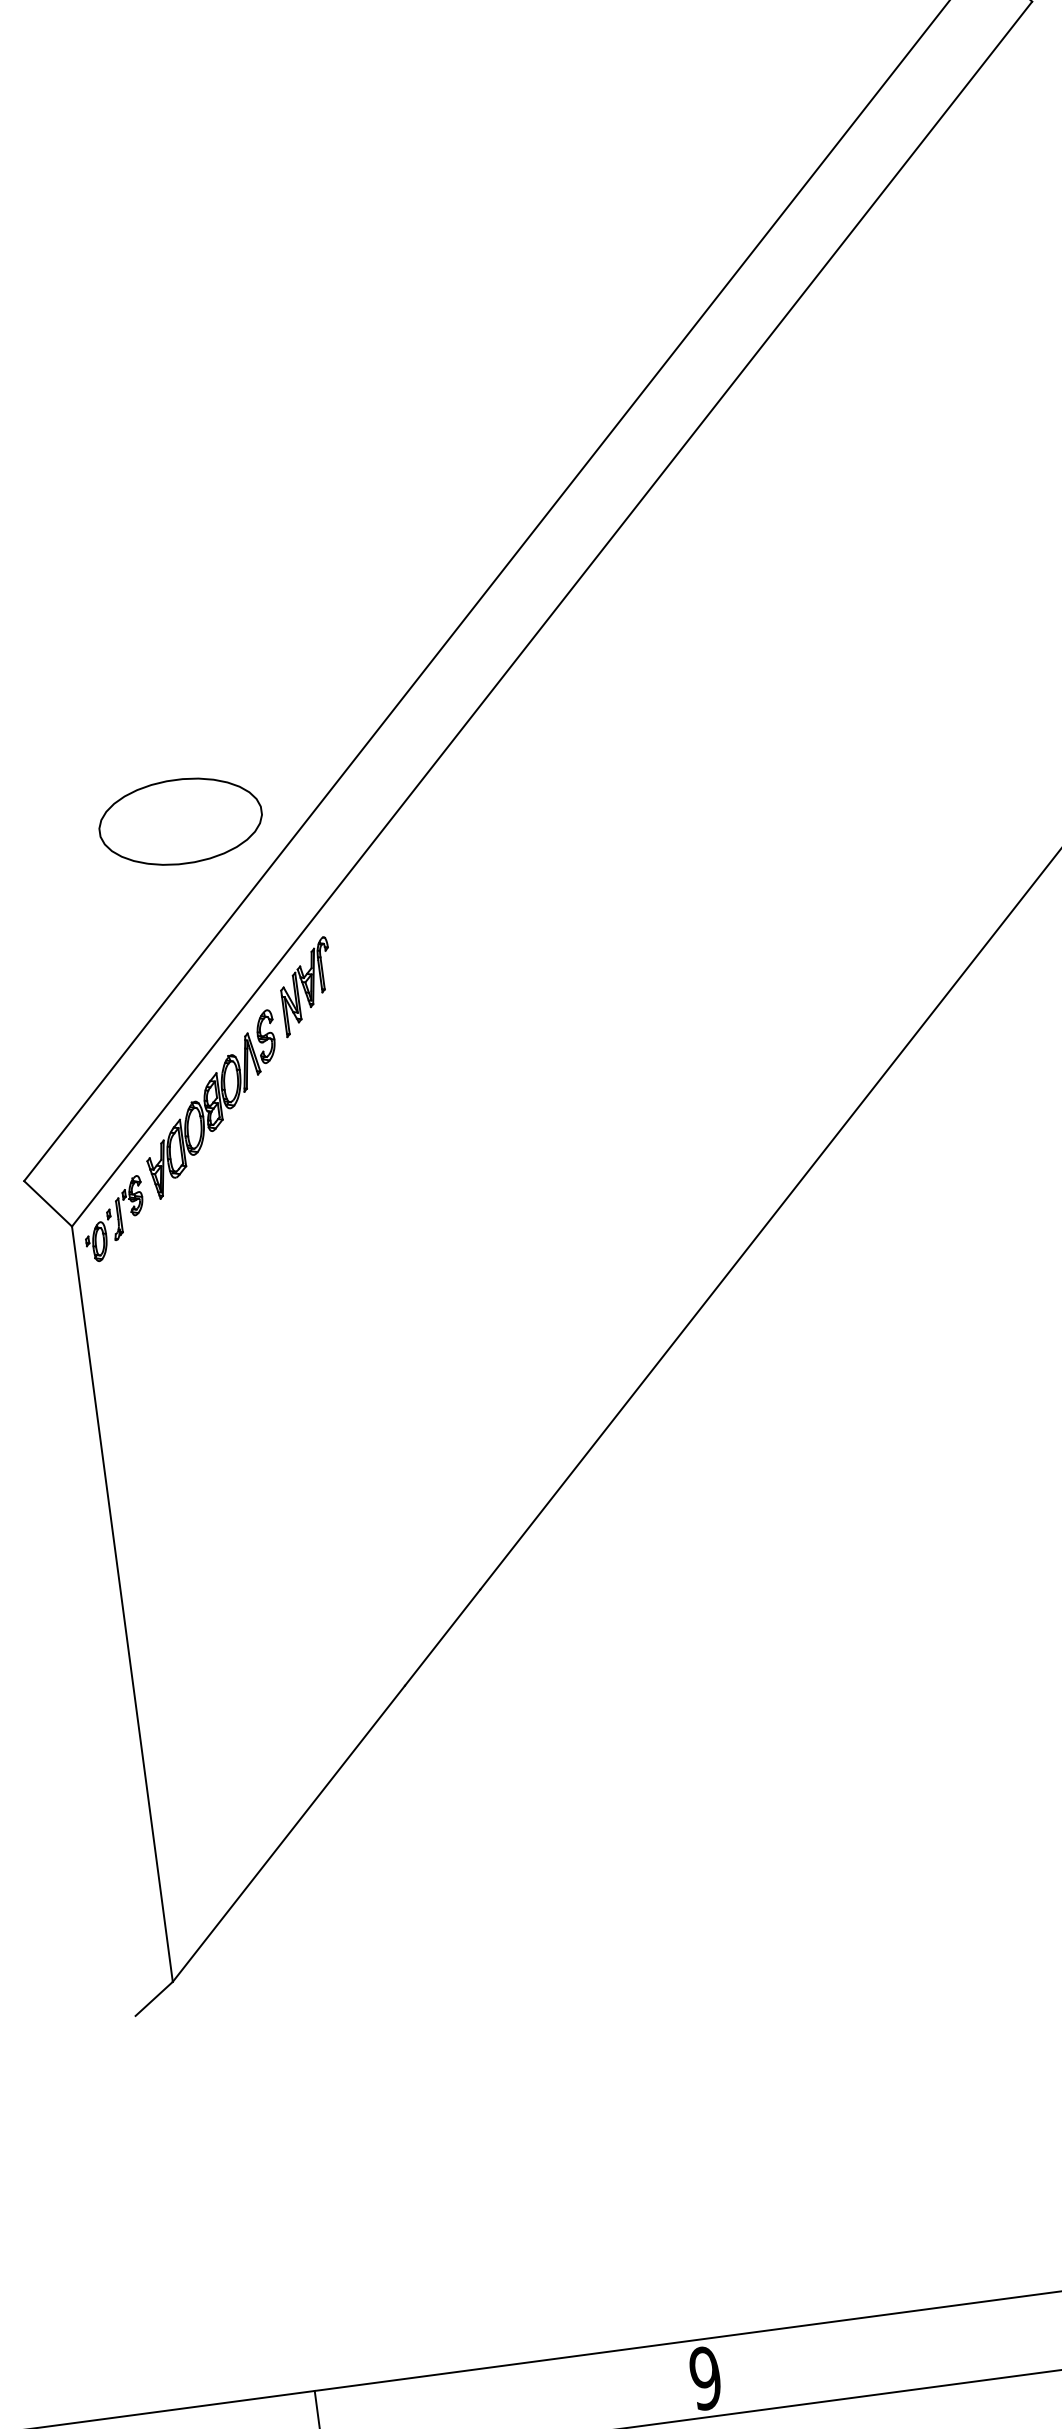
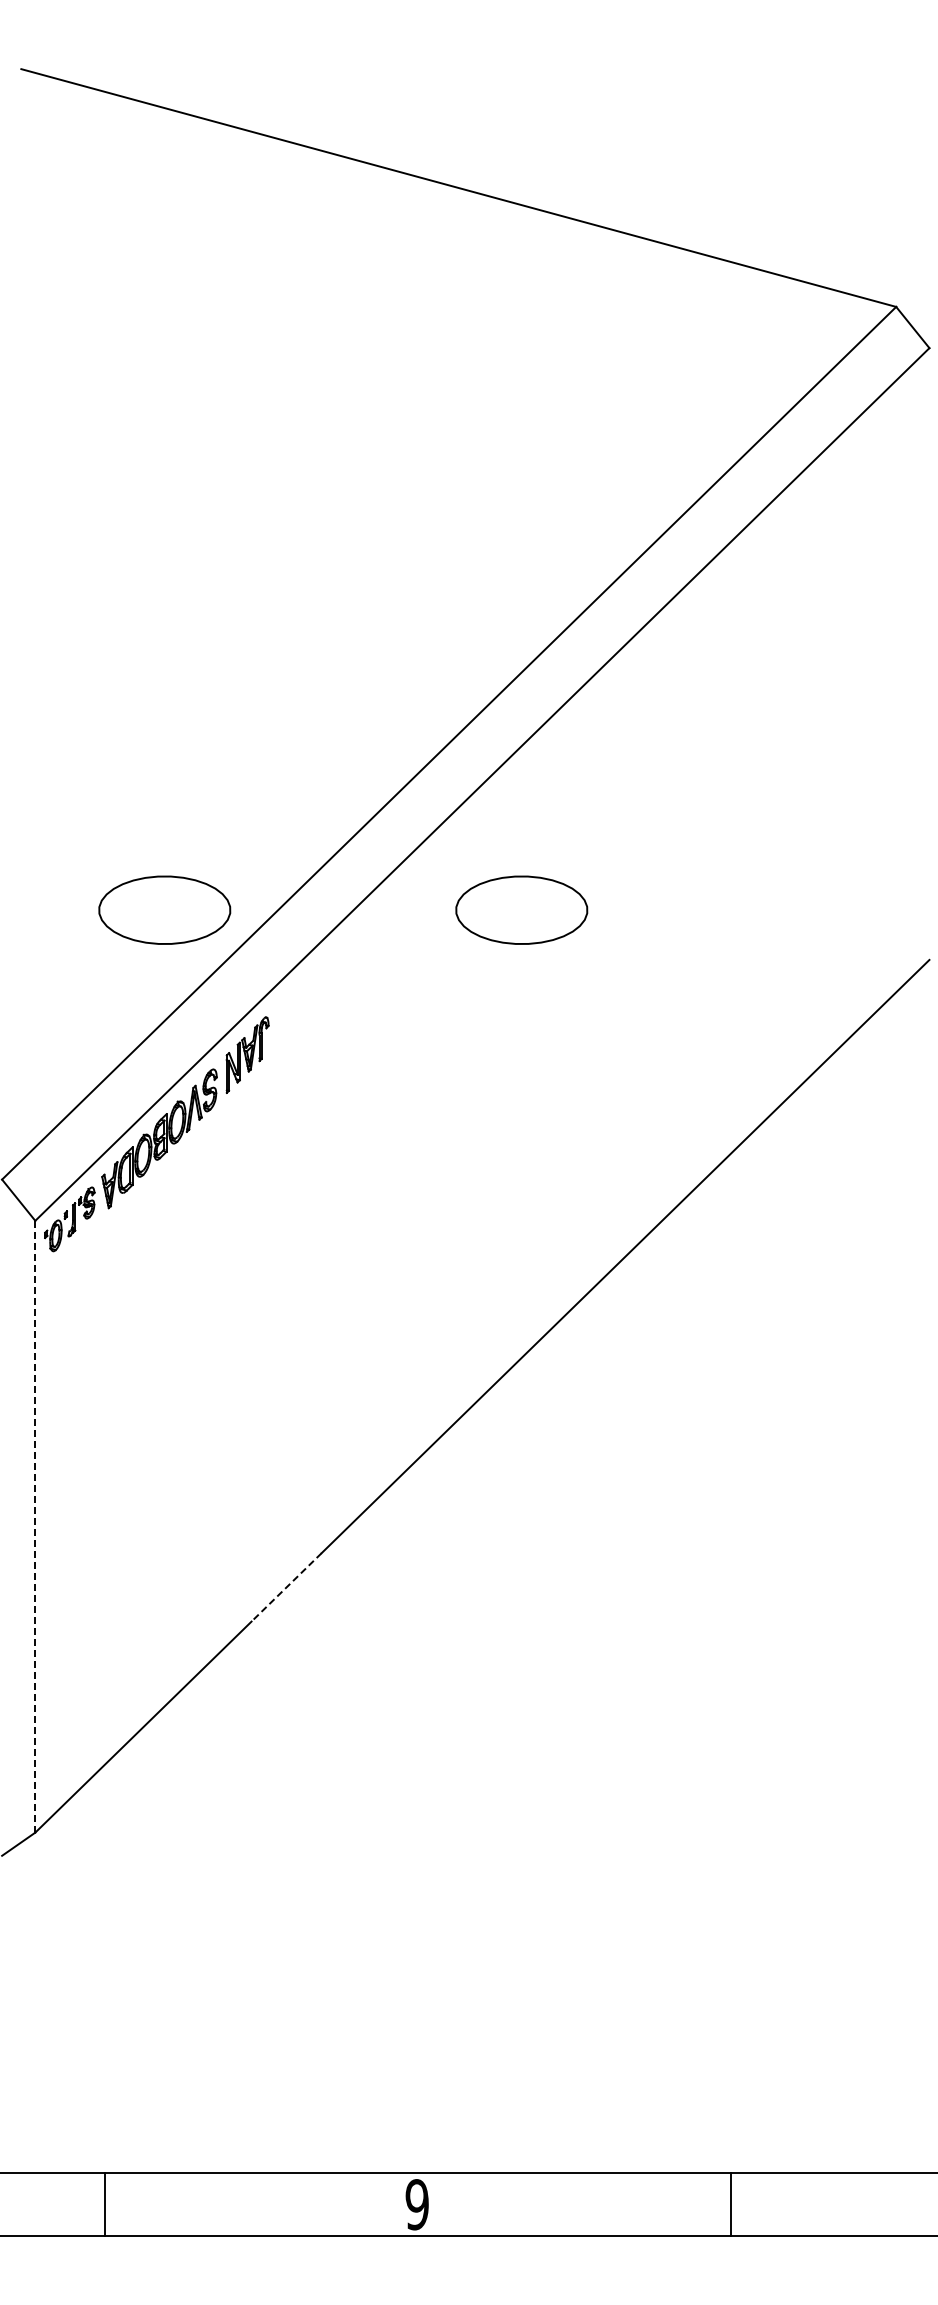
part: (620, 762) -> (521, 909), added
line: (122, 1603) -> (35, 1526), solid -> dashed
line: (442, 1637) -> (286, 1587), solid -> dashed

